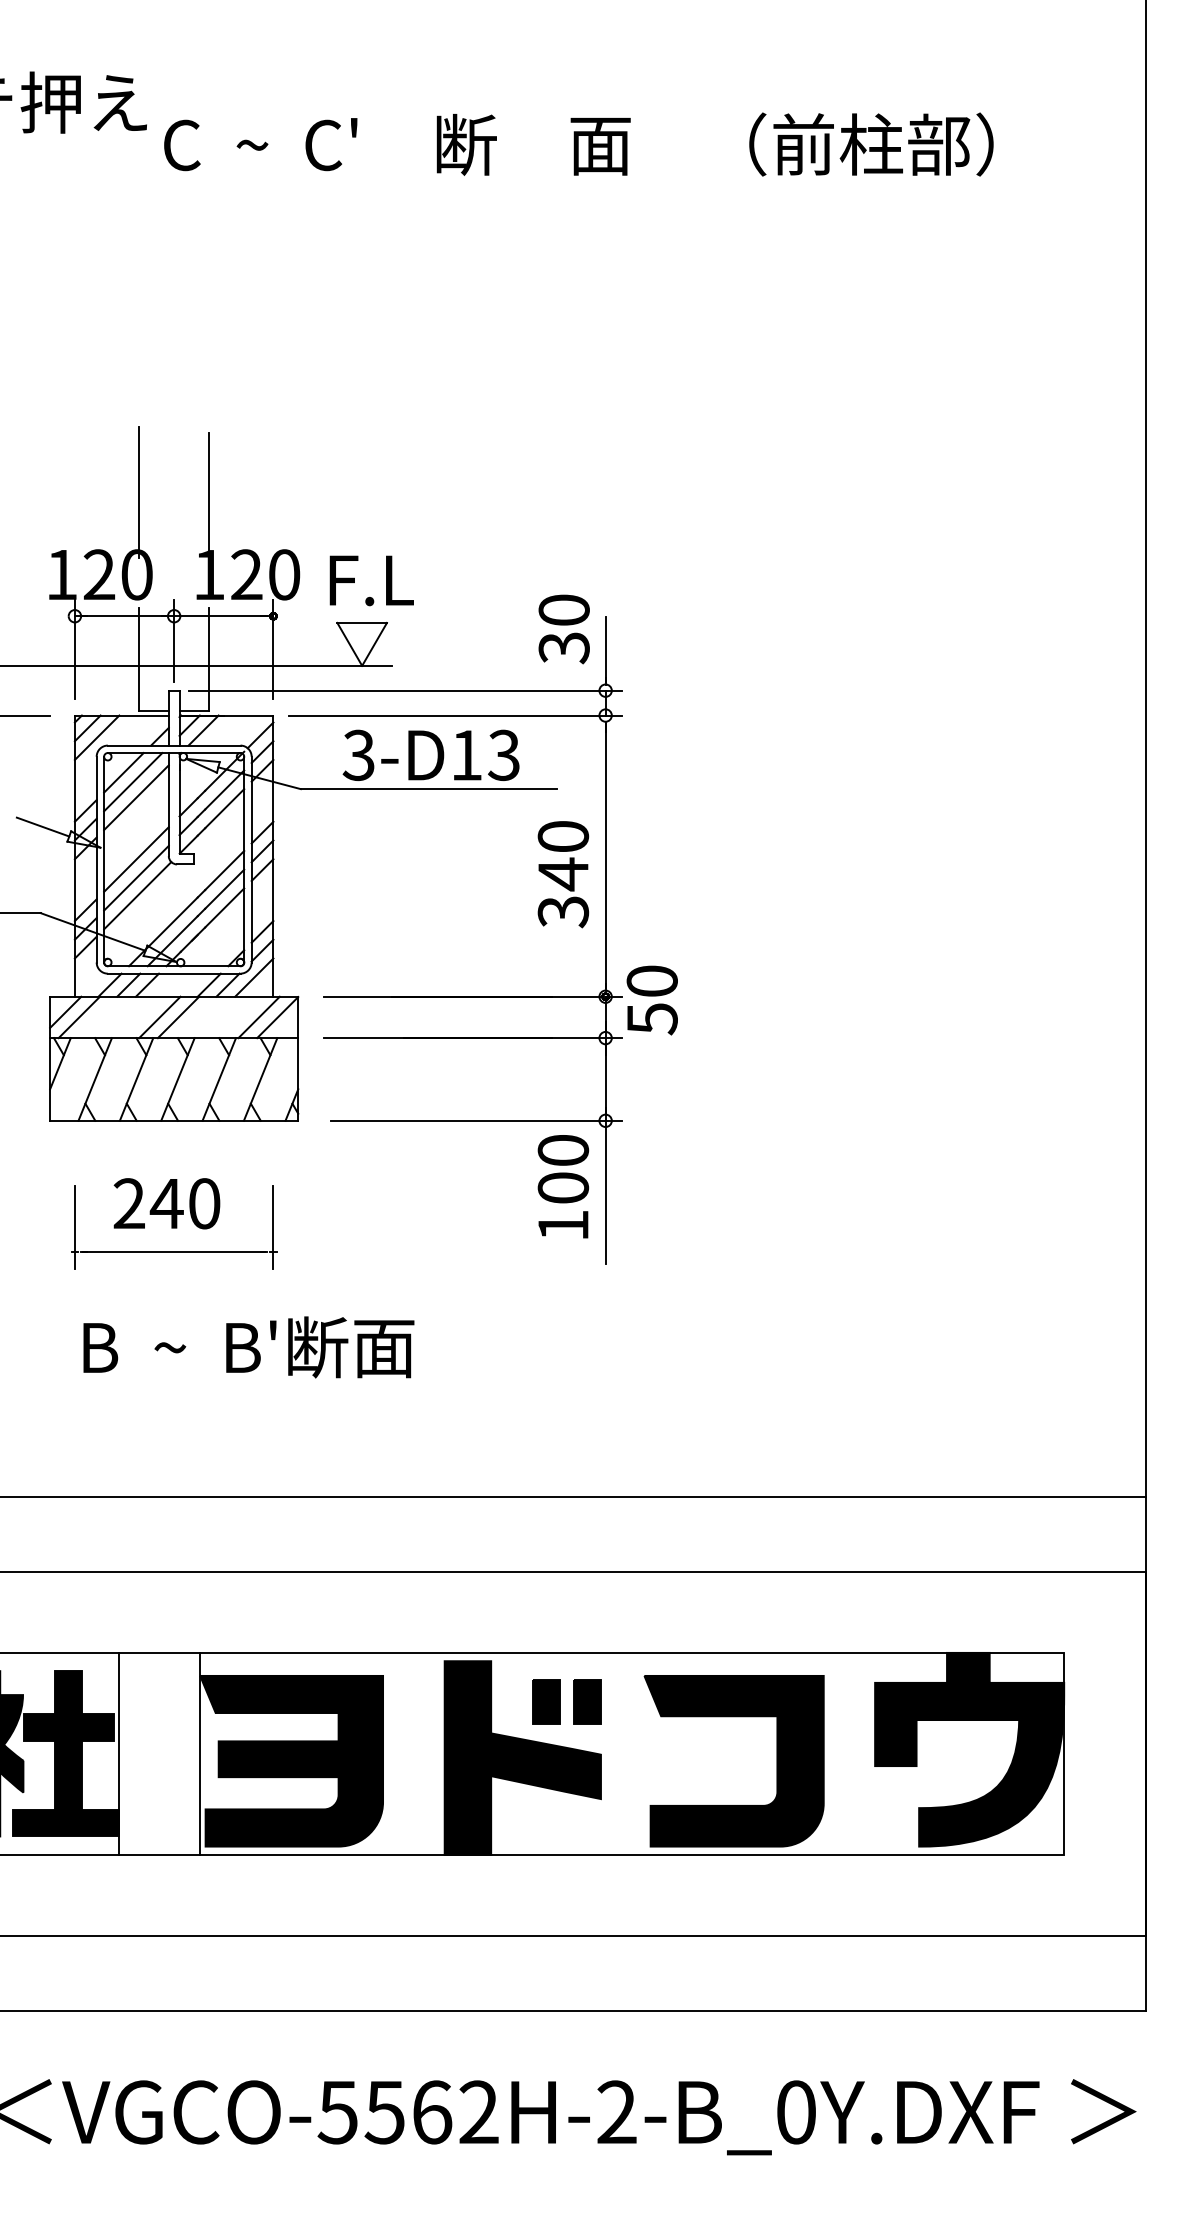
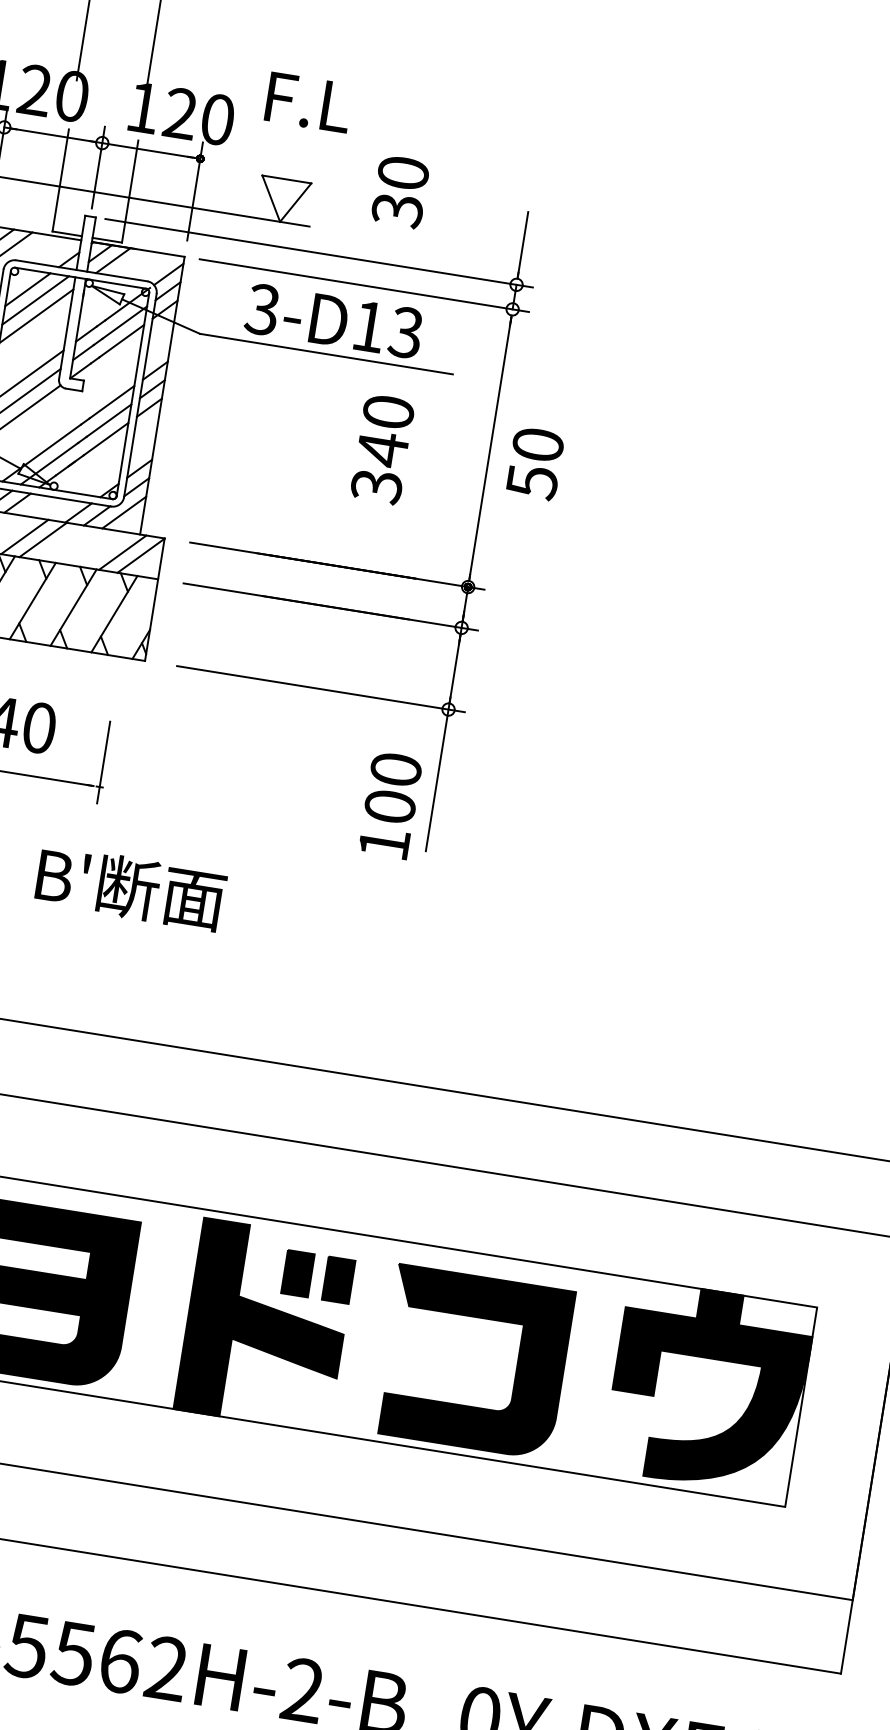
text: (371, 580) -> (308, 102), moved
text: (563, 629) -> (399, 192), moved
text: (563, 874) -> (382, 449), moved
text: (651, 1000) -> (534, 463), moved
text: (563, 1186) -> (390, 805), moved

